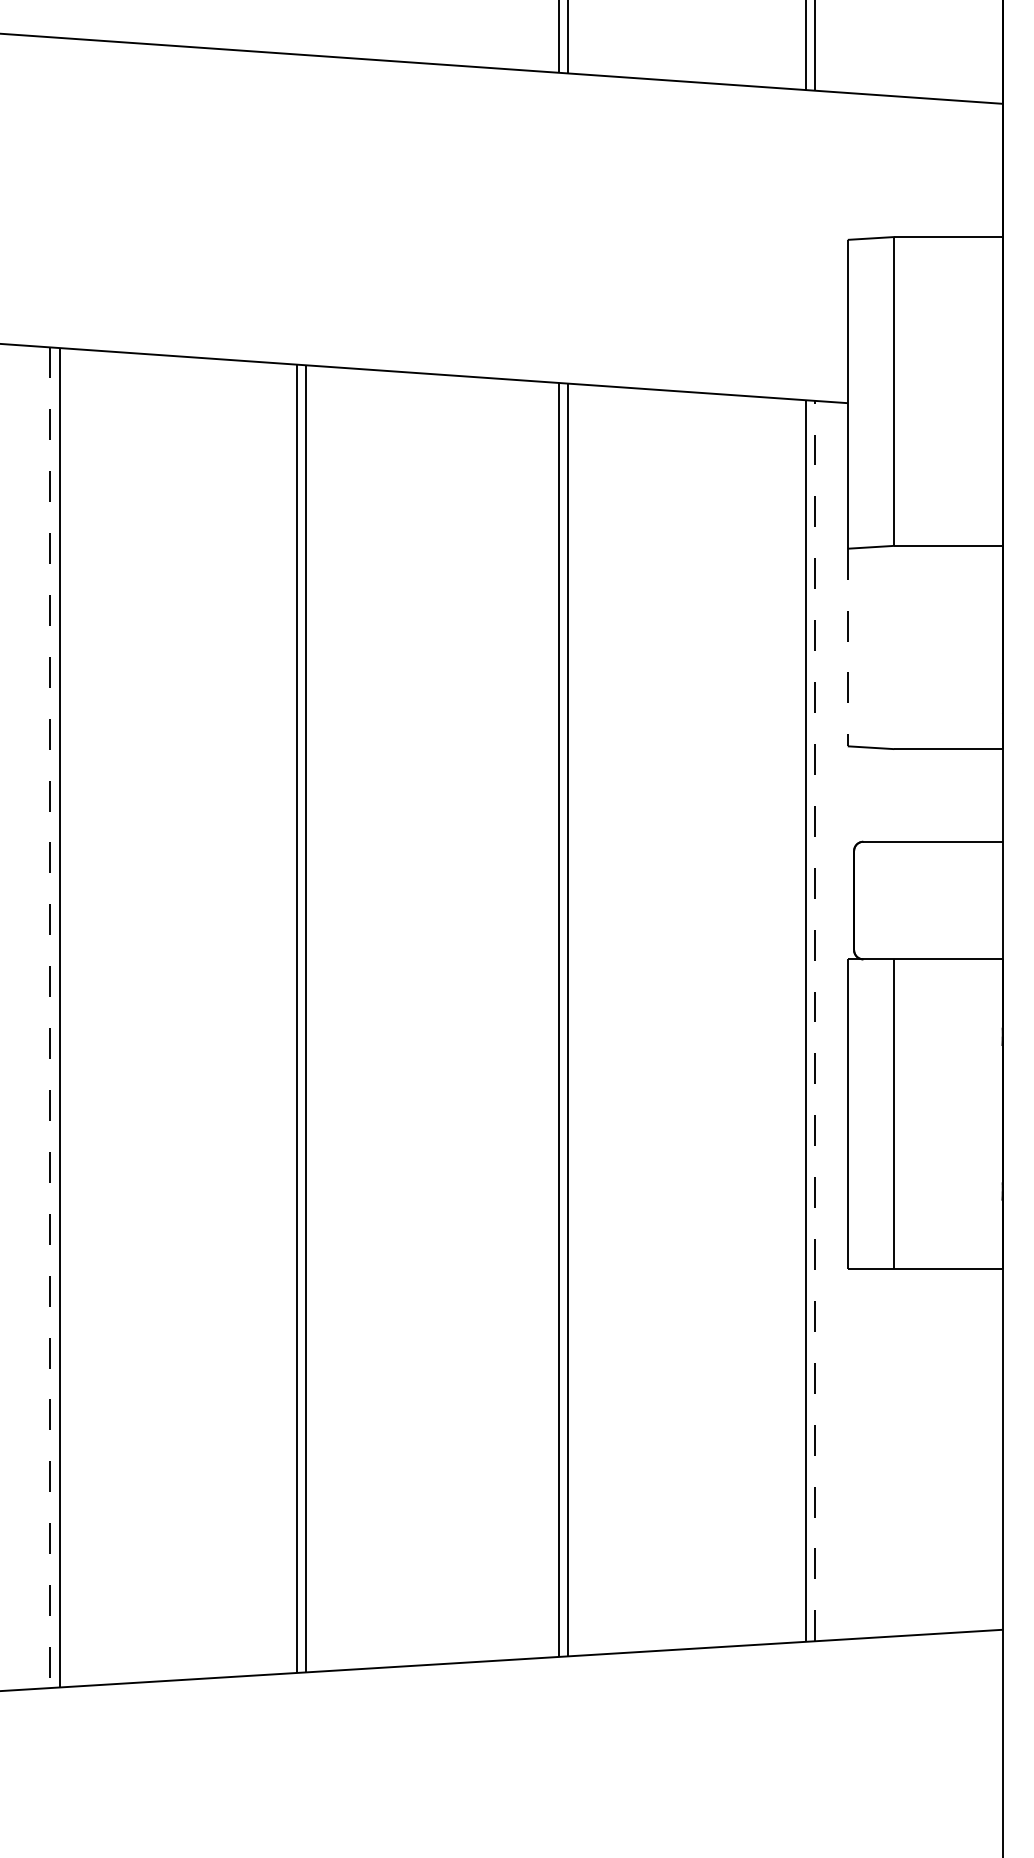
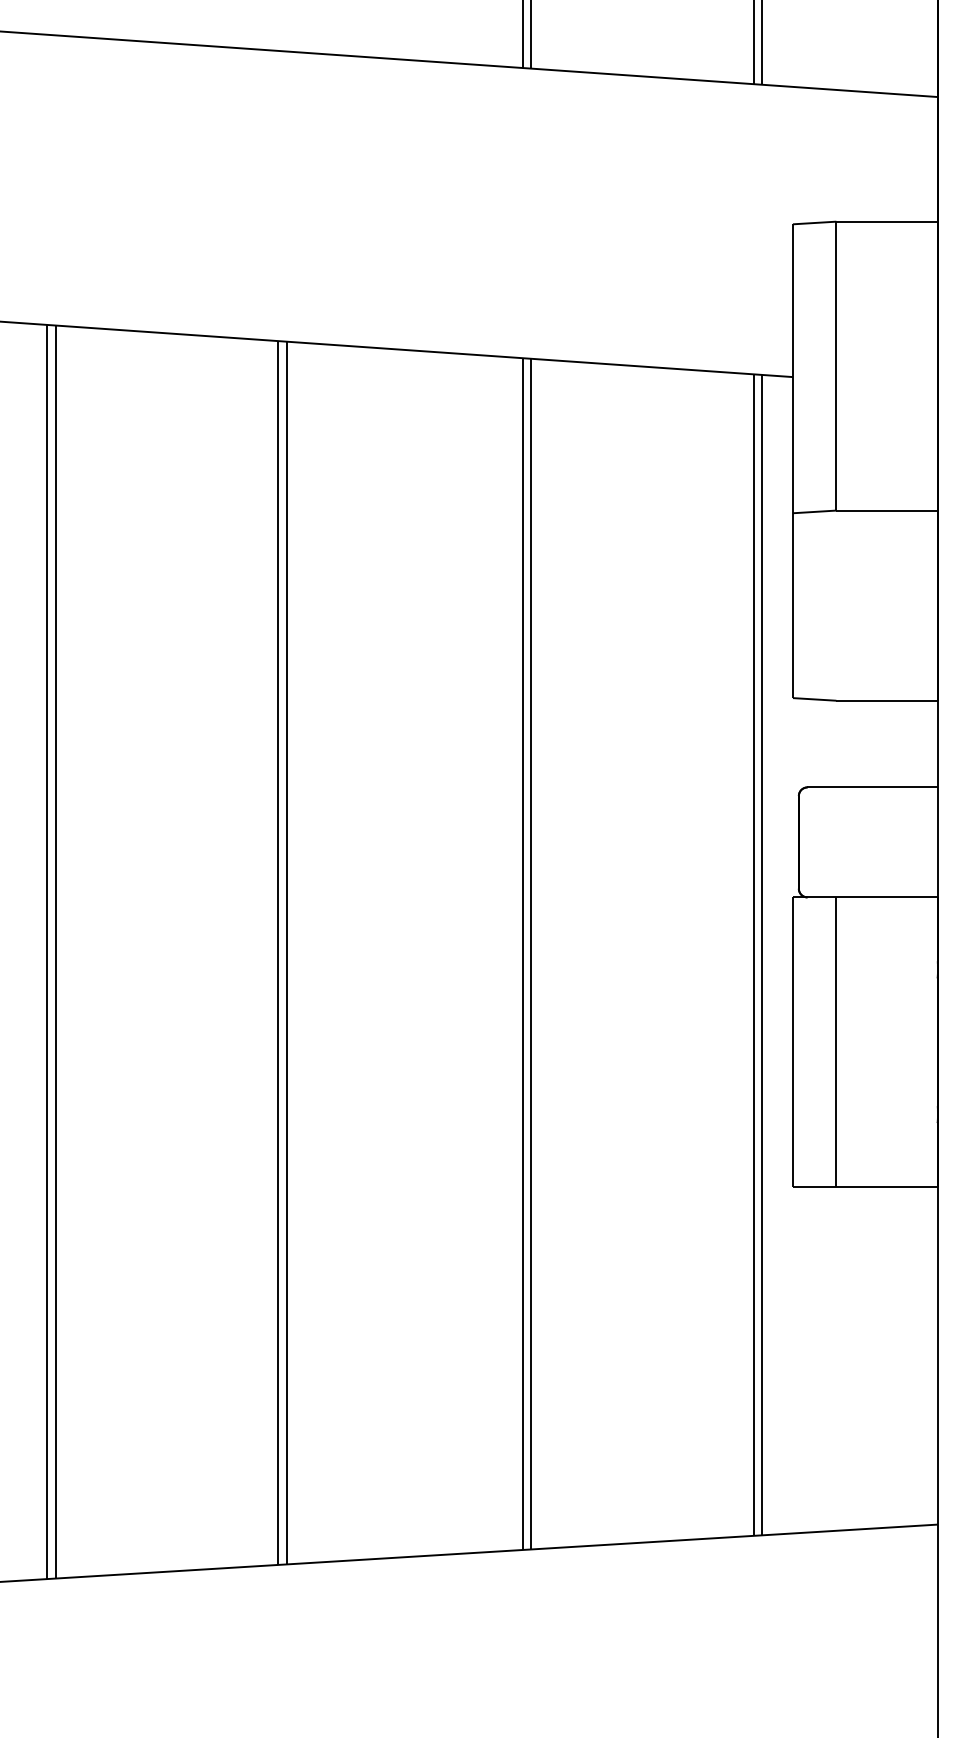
line: (847, 647) -> (792, 605), dashed -> solid
line: (50, 1018) -> (47, 952), dashed -> solid
line: (815, 1020) -> (762, 954), dashed -> solid

